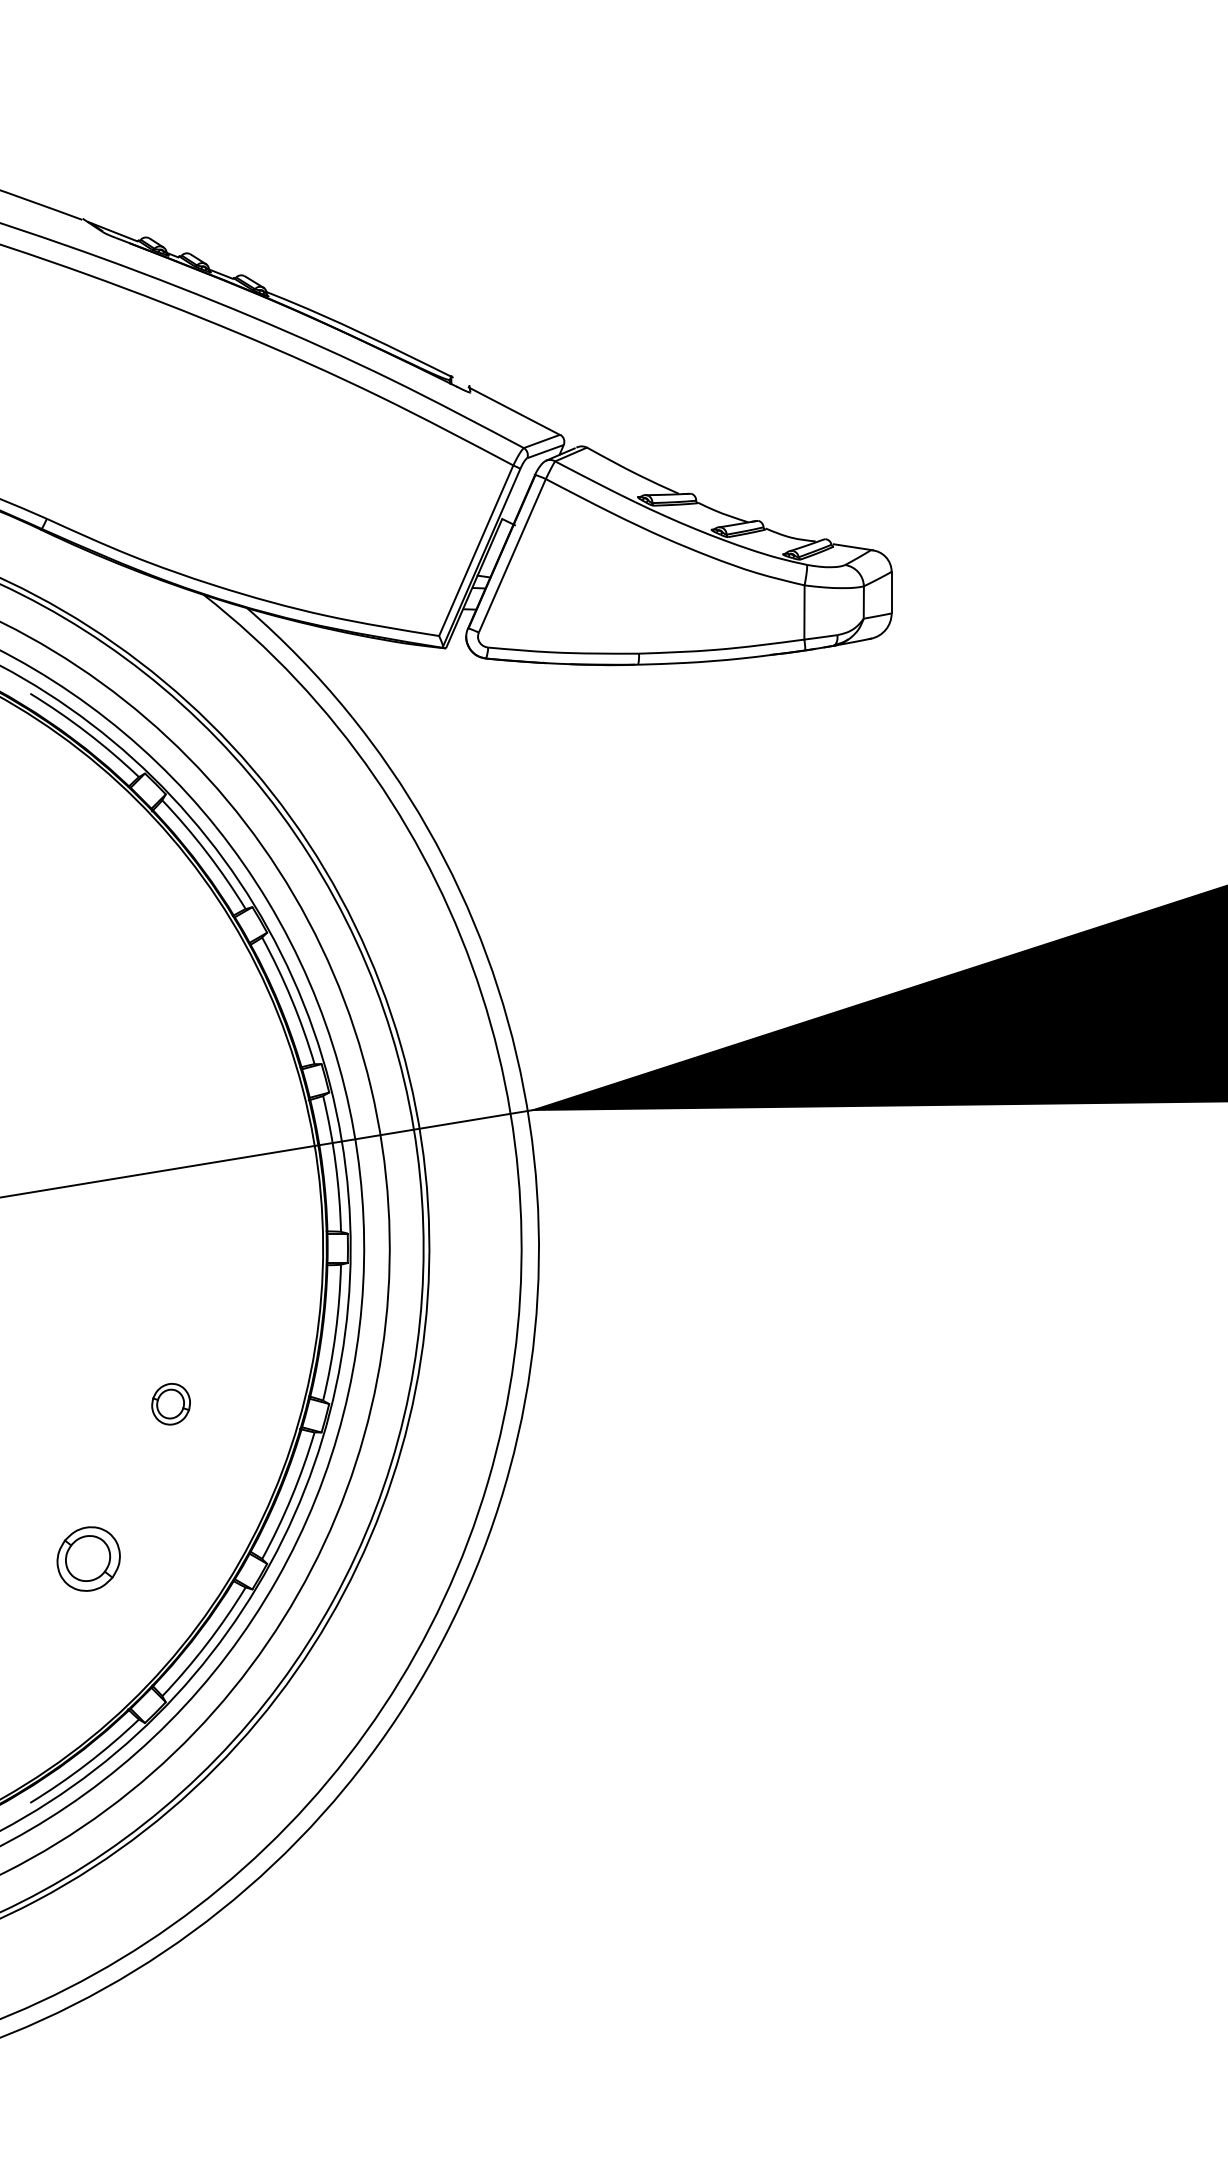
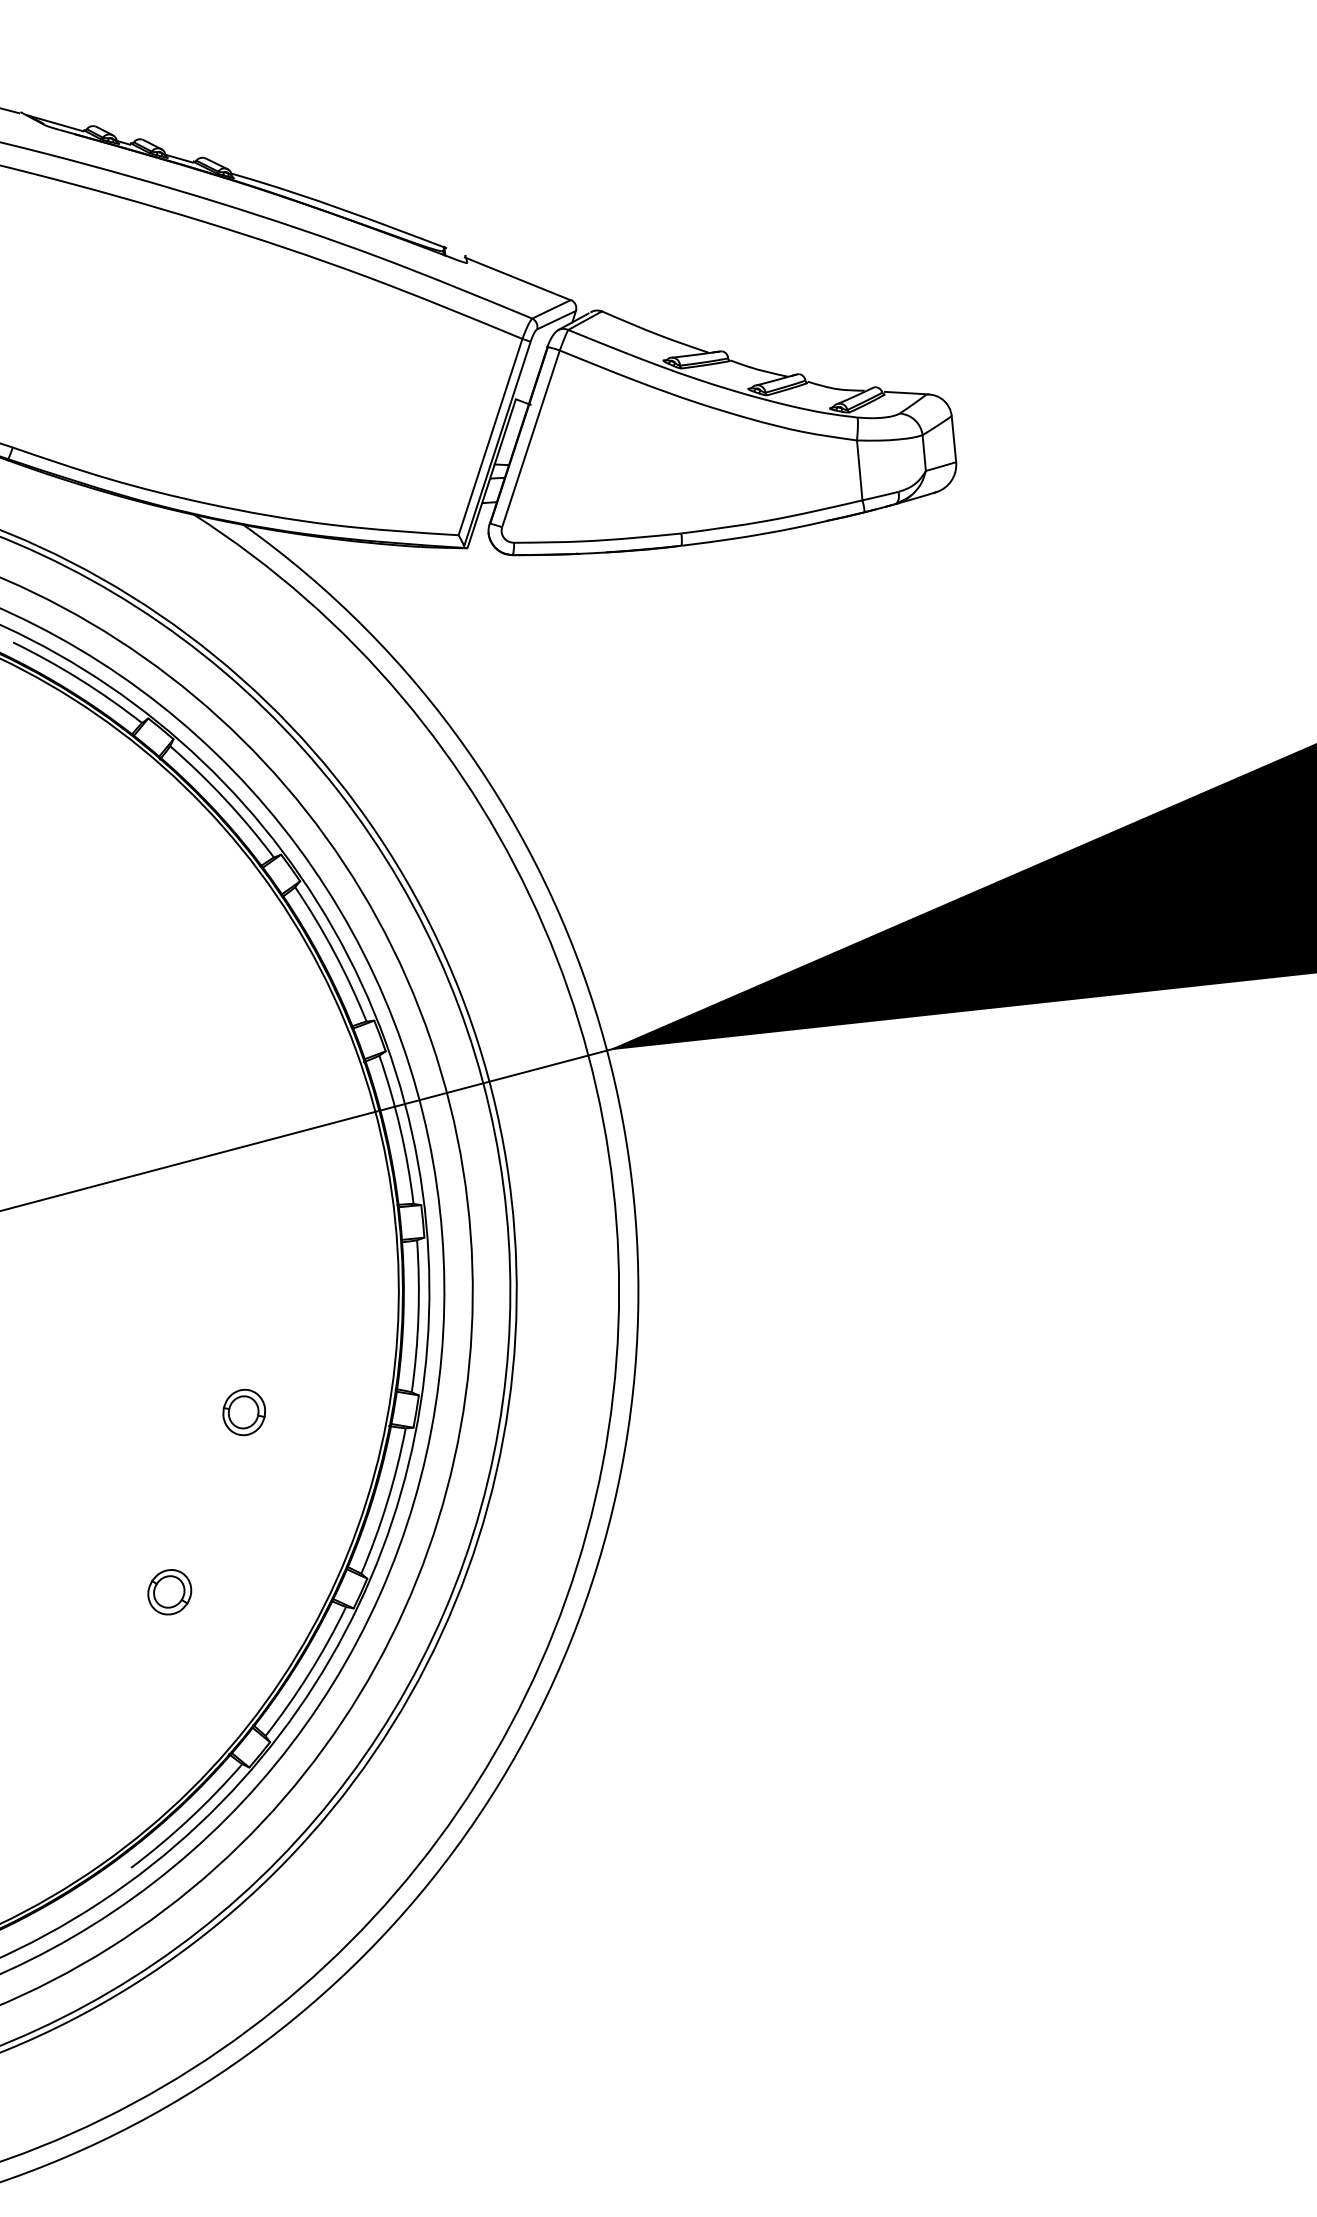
part: (88, 1558) -> (169, 1591), size x0.62

